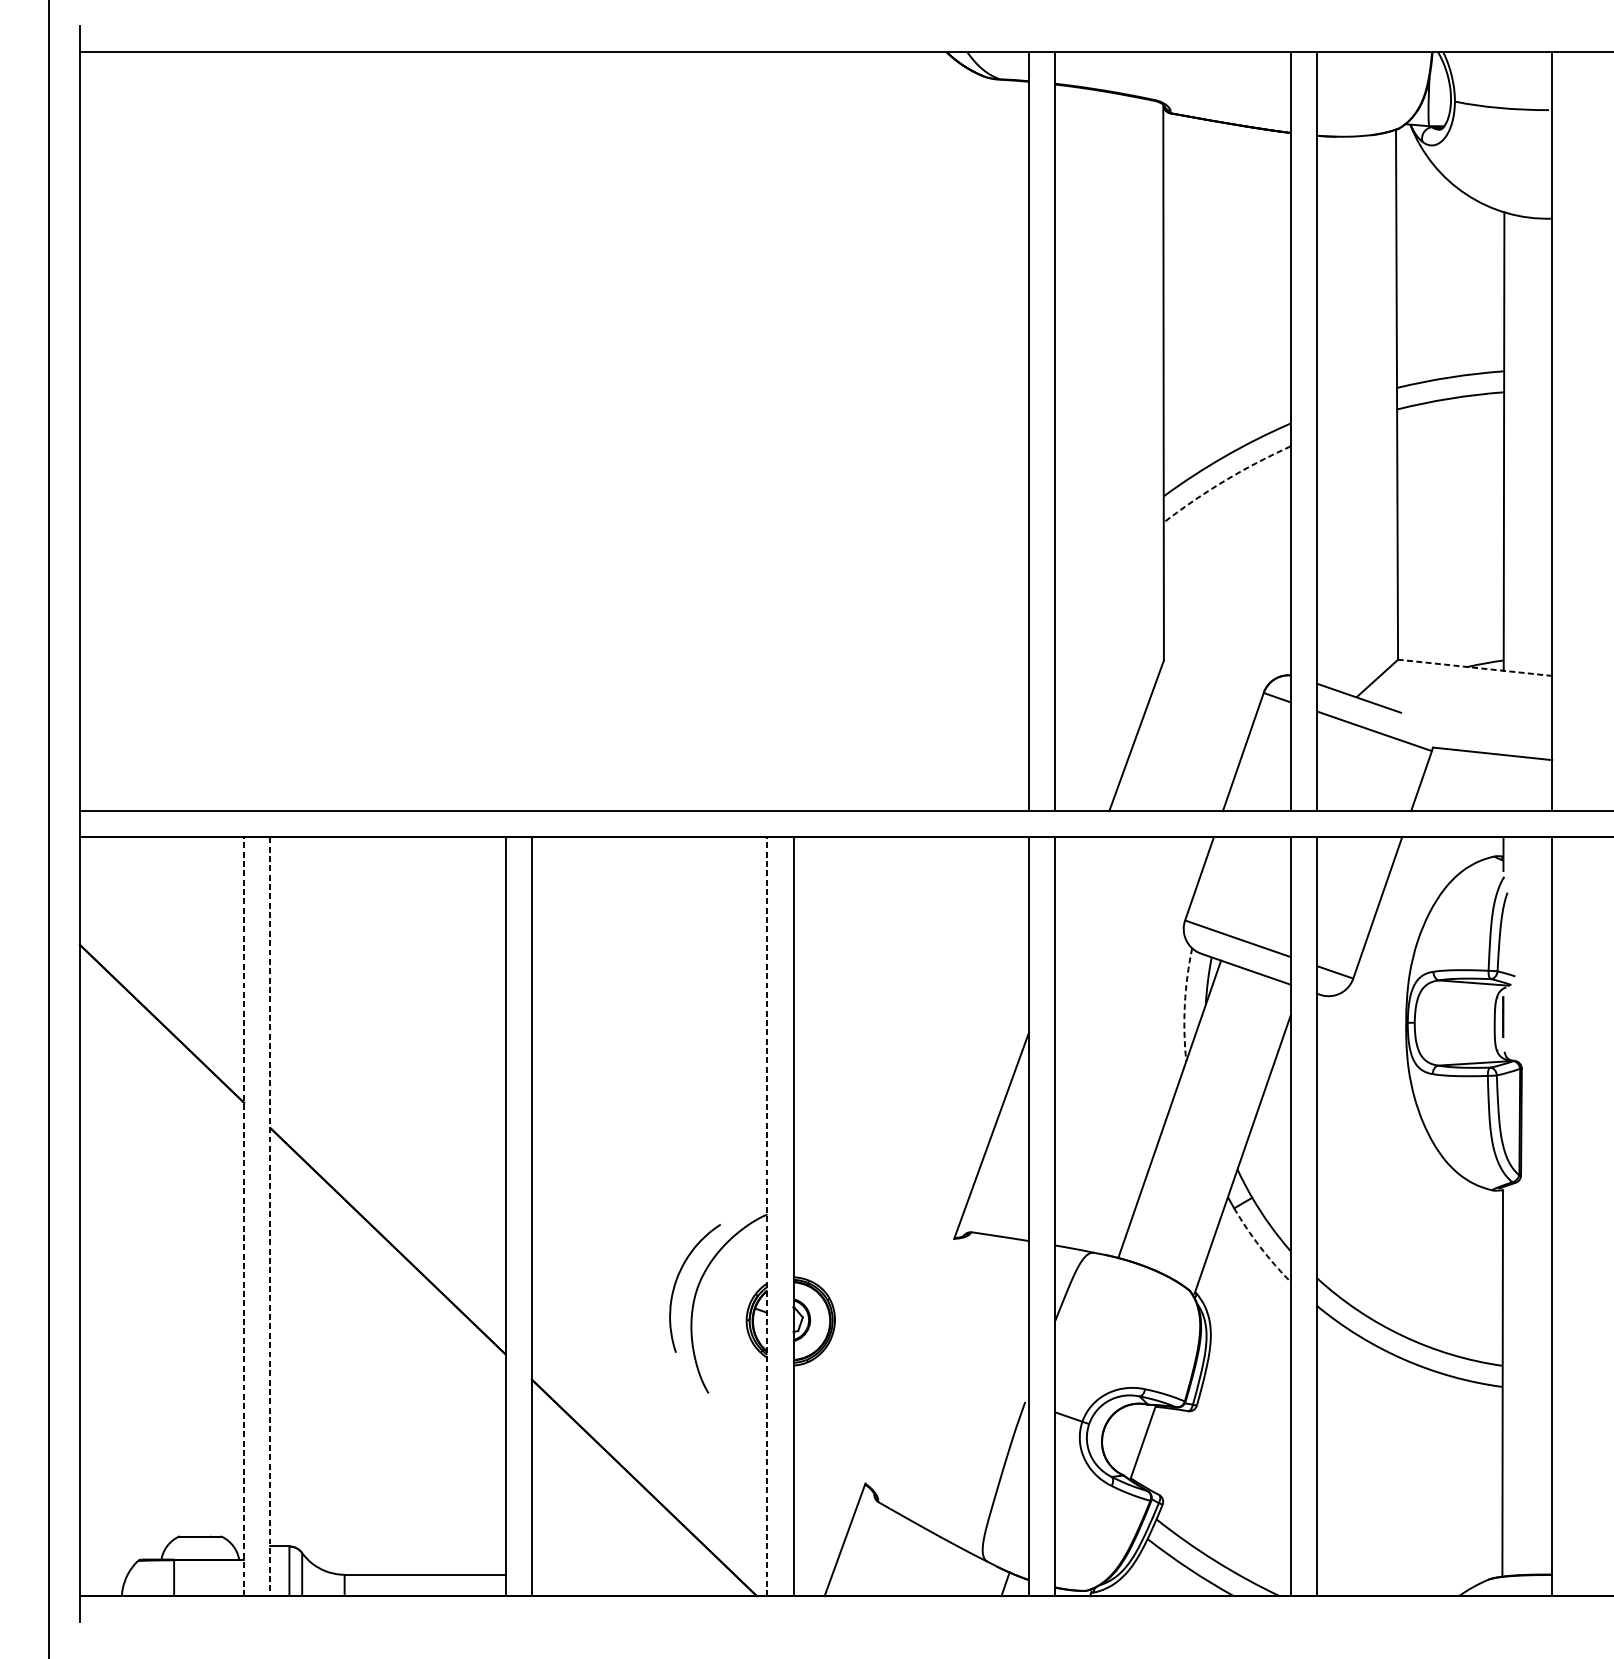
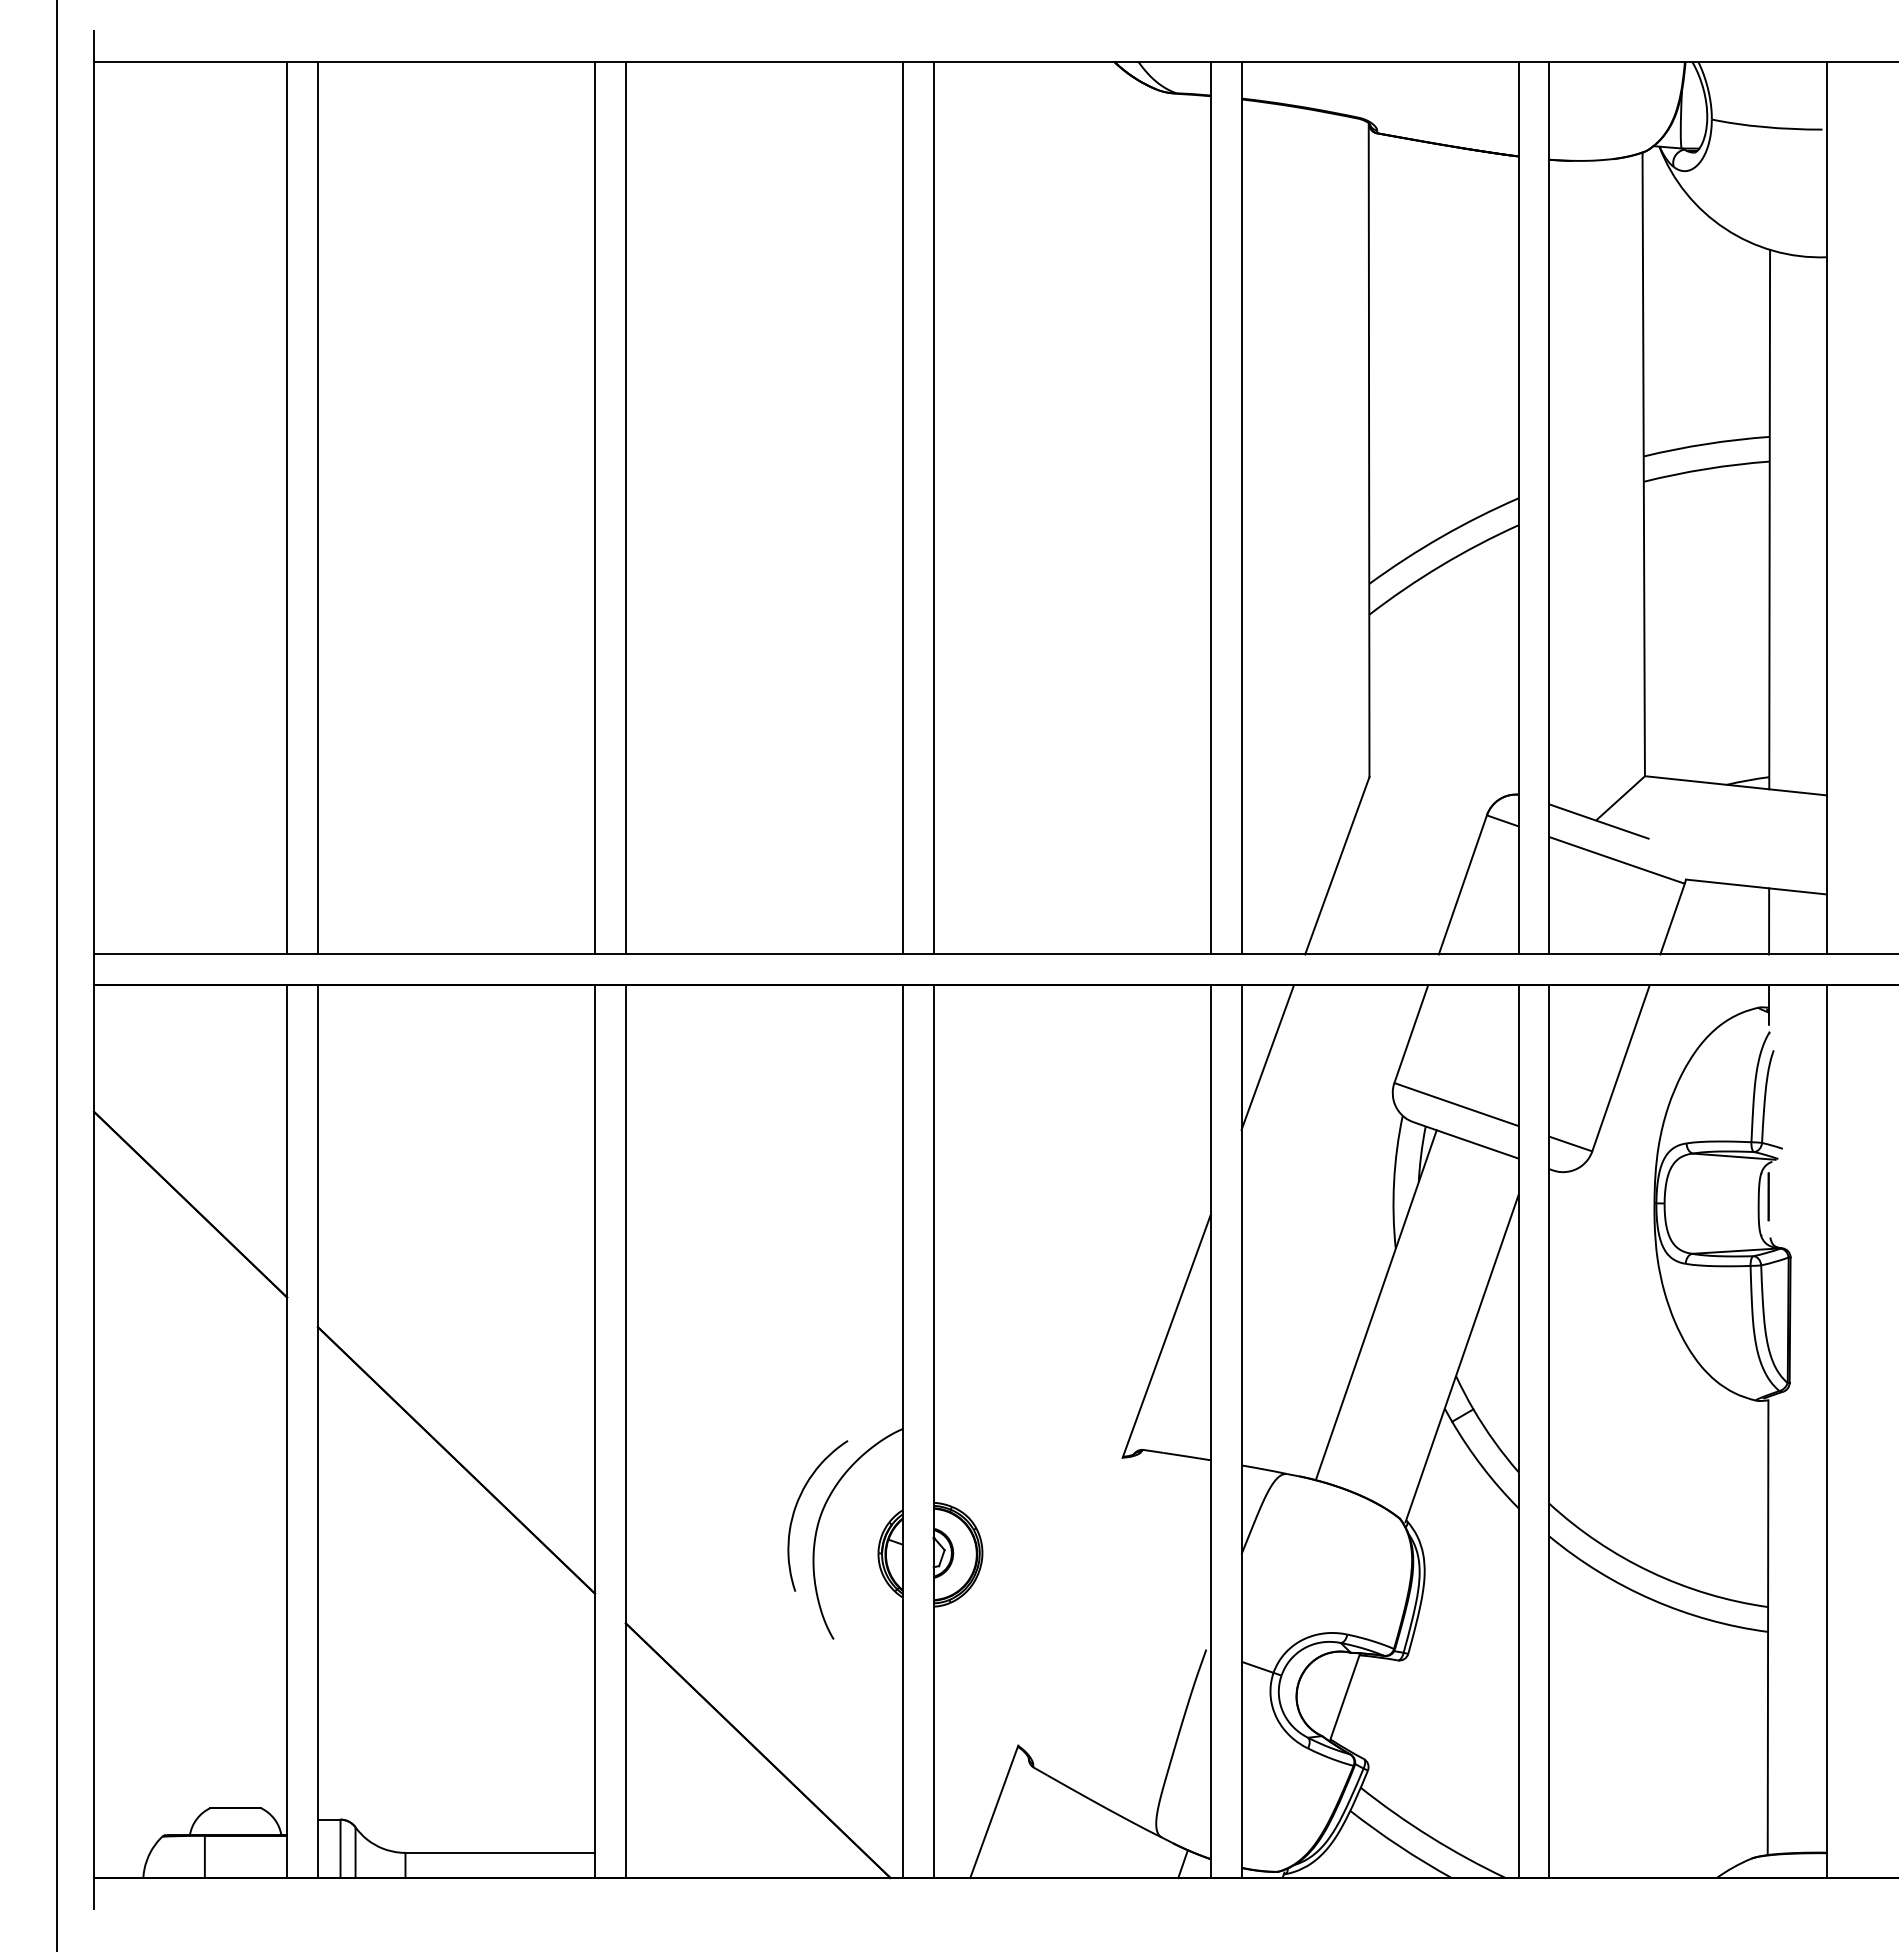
line: (244, 431) -> (287, 507), added
line: (269, 431) -> (317, 507), added
line: (506, 431) -> (595, 507), added
line: (531, 431) -> (625, 507), added
line: (767, 431) -> (902, 507), added
line: (793, 431) -> (933, 507), added
arc: (1225, 480) -> (1441, 565), dashed -> solid
line: (1475, 667) -> (1735, 785), dashed -> solid
line: (1503, 783) -> (1769, 921), added
line: (1077, 898) -> (1267, 1057), added
arc: (1185, 1005) -> (1394, 1182), dashed -> solid
line: (244, 1216) -> (287, 1431), dashed -> solid
line: (767, 1216) -> (902, 1431), dashed -> solid
line: (269, 1217) -> (317, 1432), dashed -> solid
arc: (1259, 1247) -> (1482, 1467), dashed -> solid

